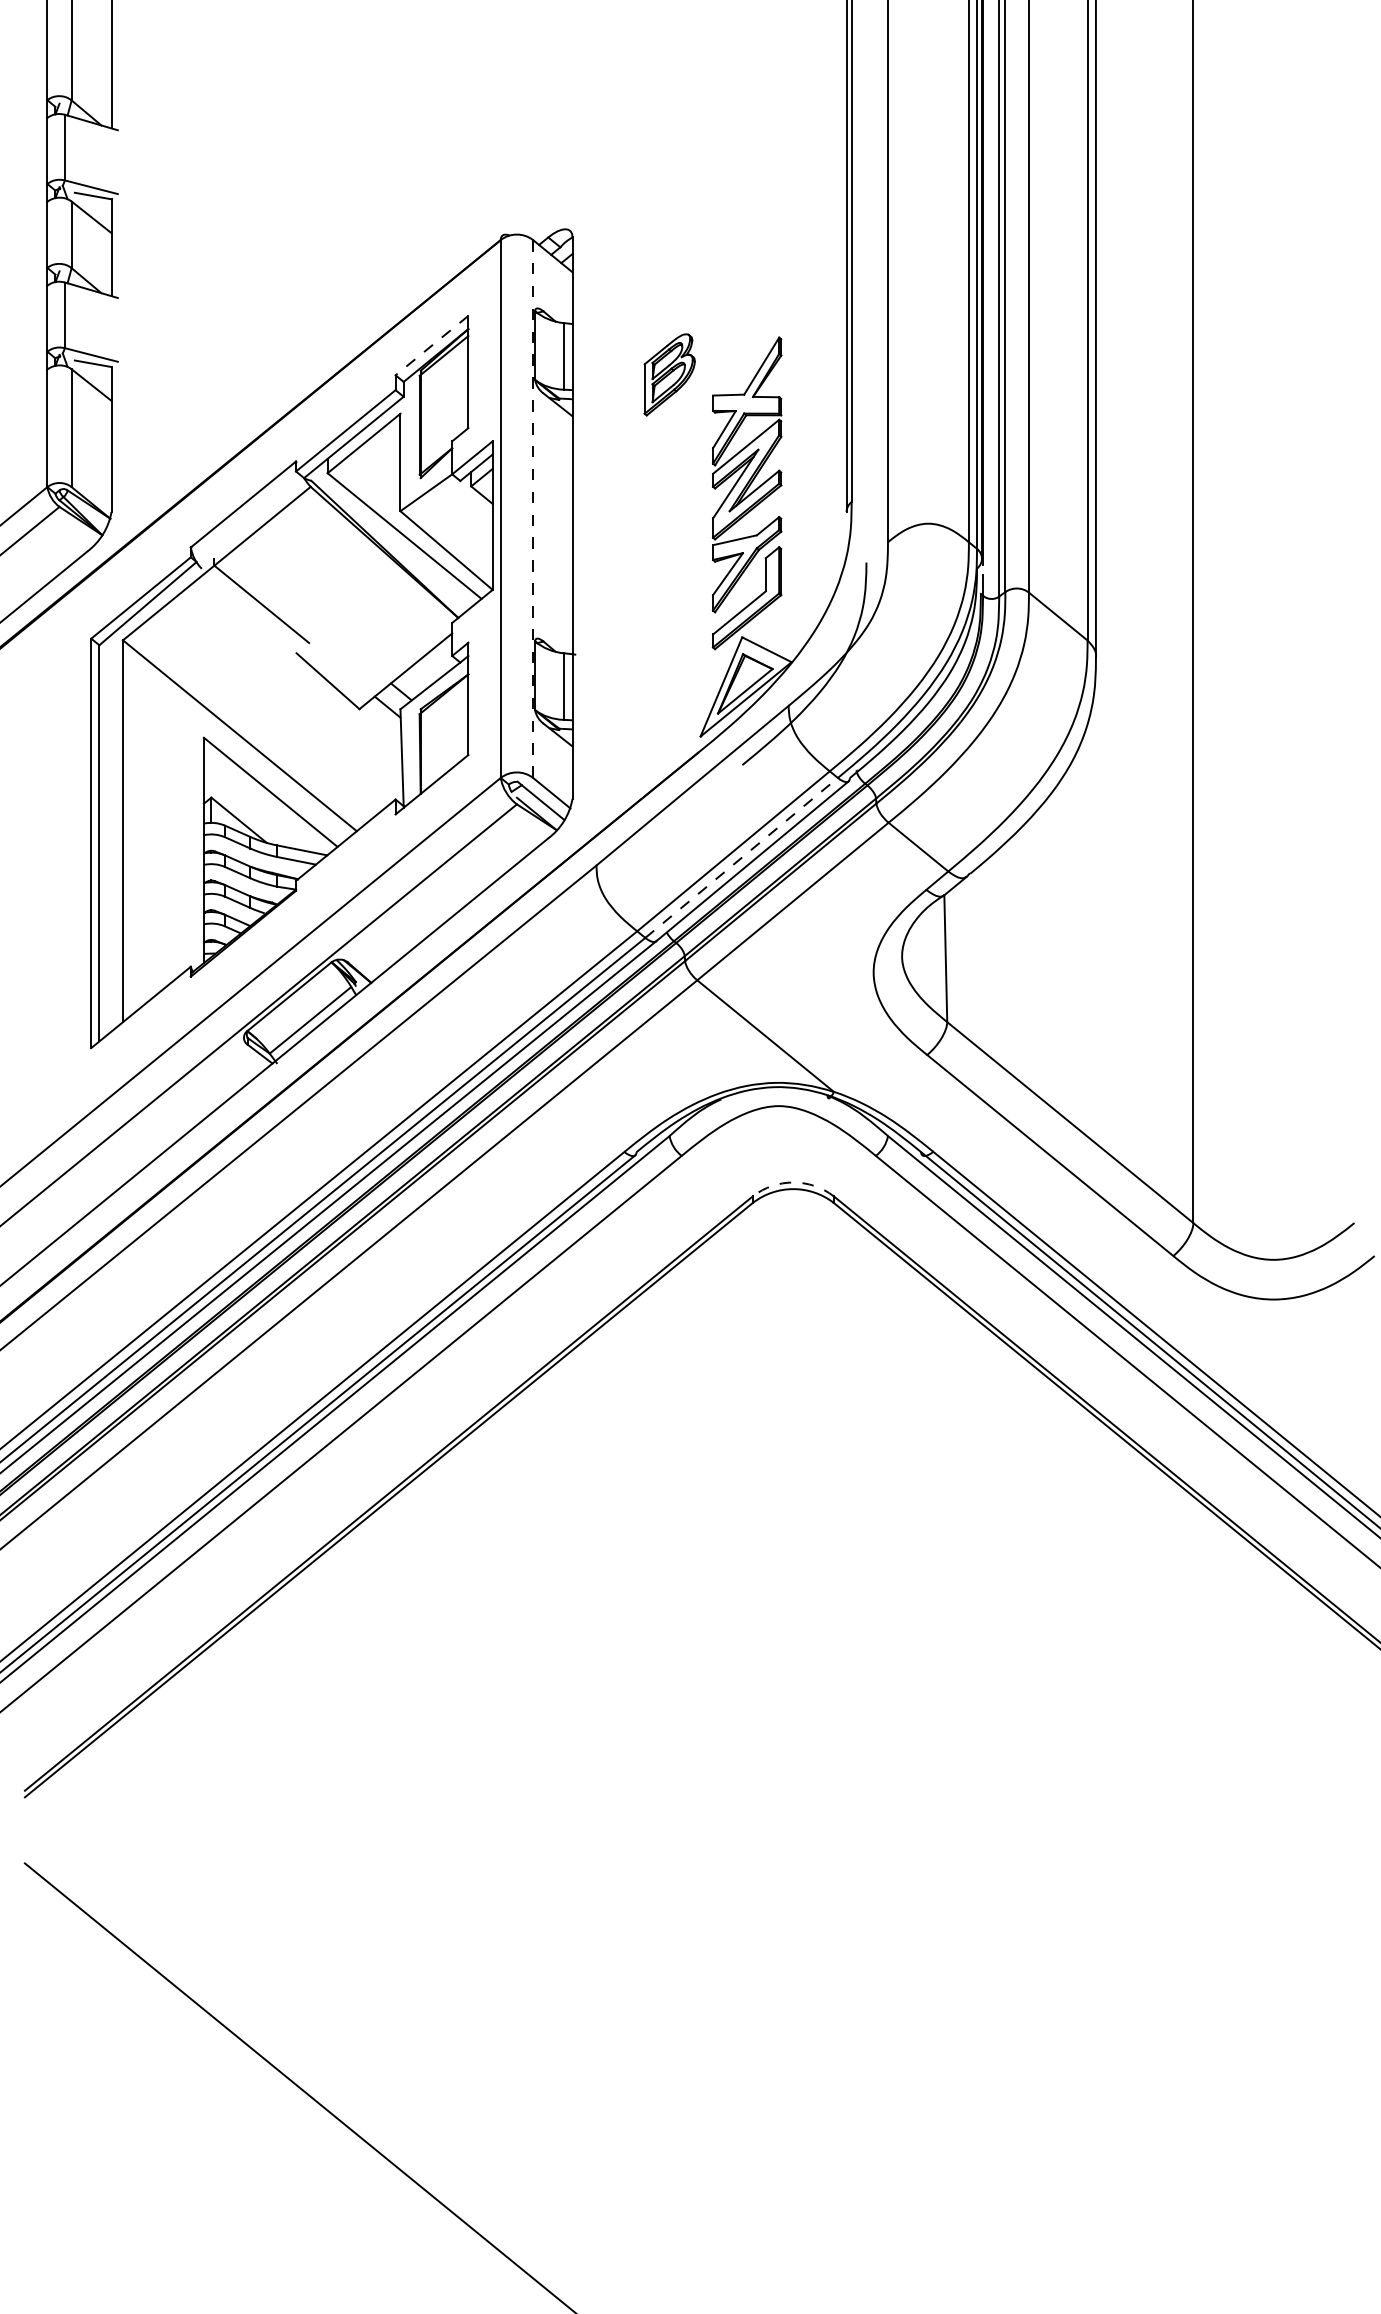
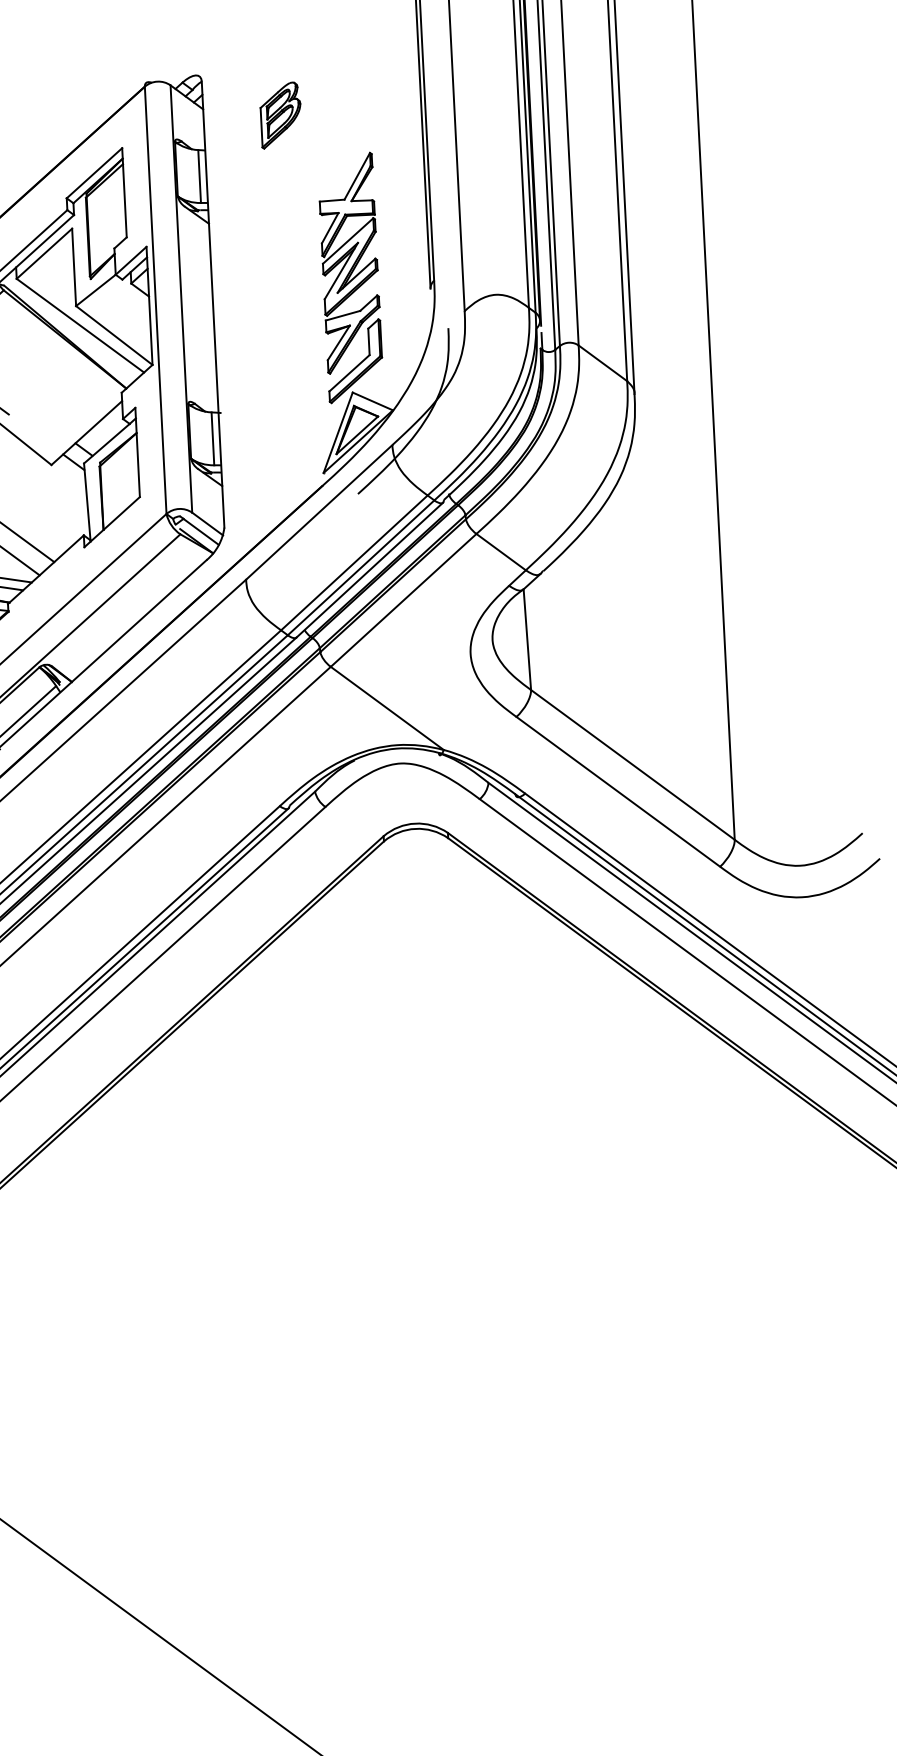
line: (432, 345) -> (94, 173), dashed -> solid
part: (669, 374) -> (280, 115), moved
line: (533, 509) -> (181, 299), dashed -> solid
line: (742, 857) -> (361, 567), dashed -> solid
arc: (793, 1182) -> (415, 823), dashed -> solid

